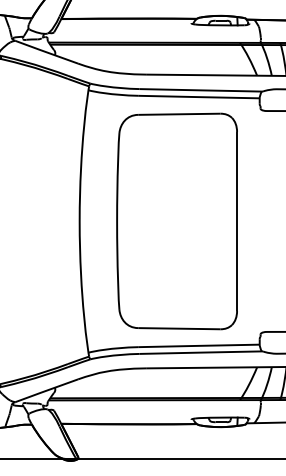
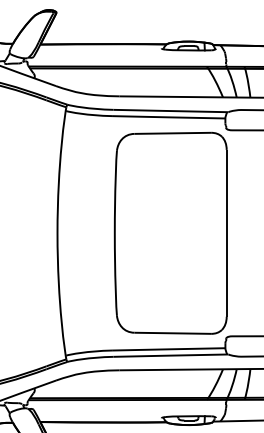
part: (176, 221) -> (170, 233), moved

